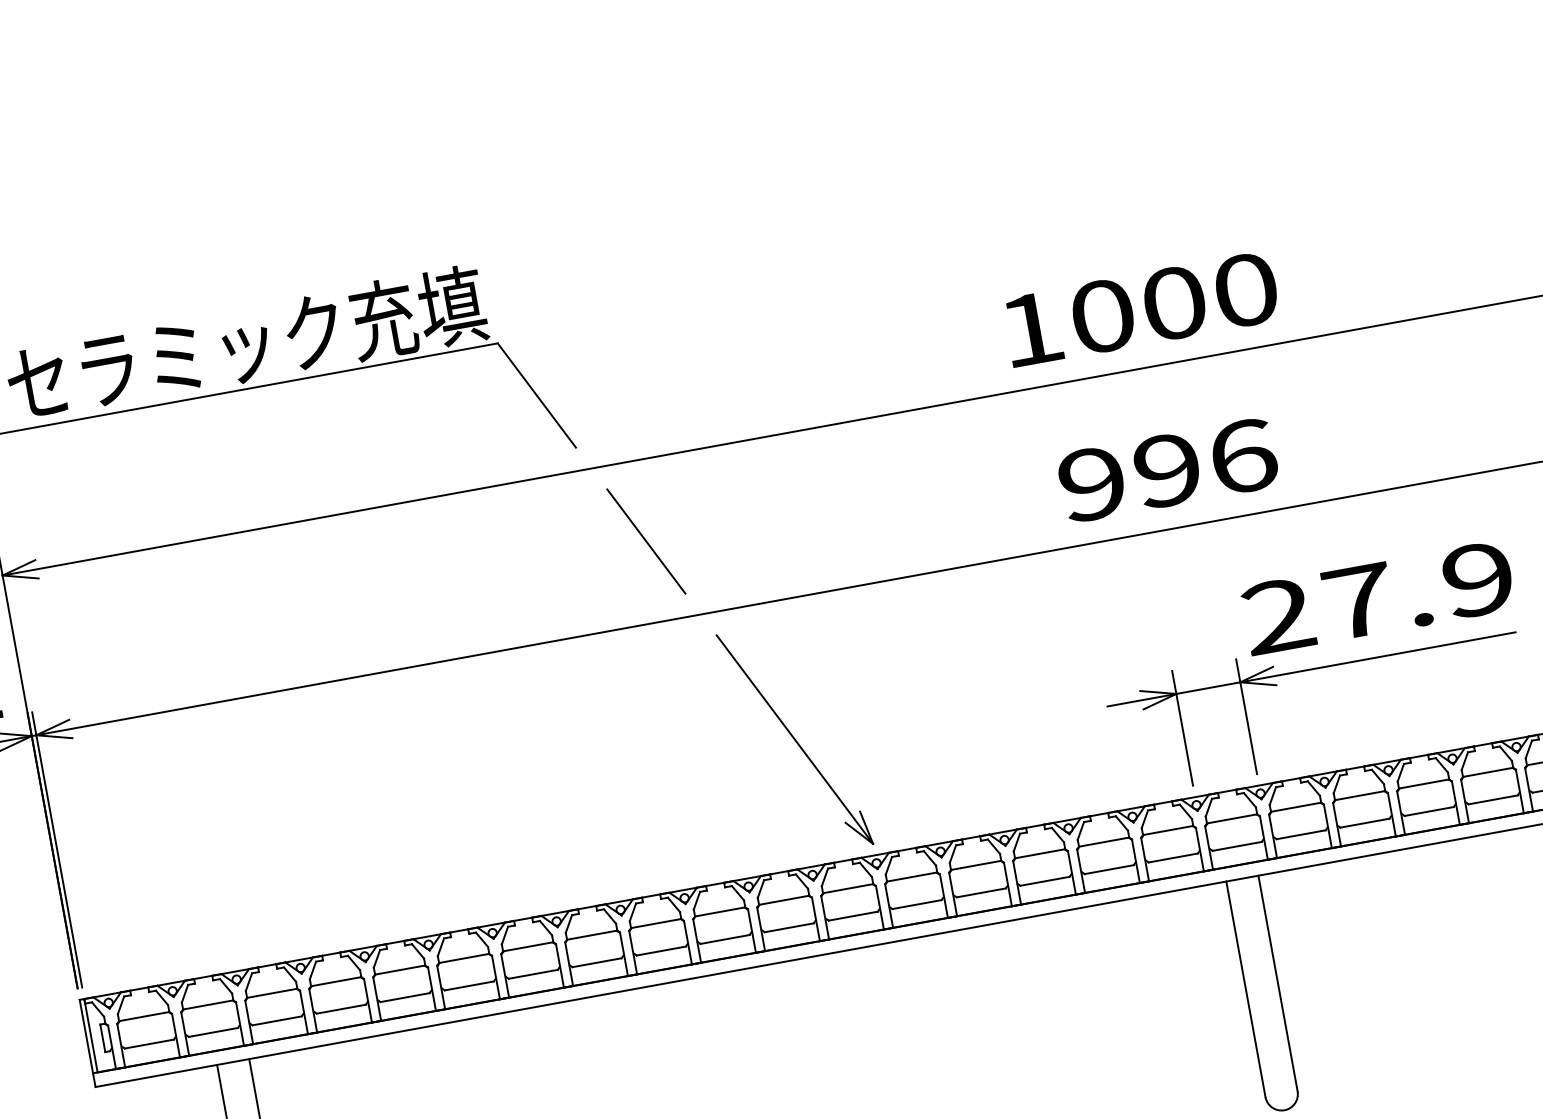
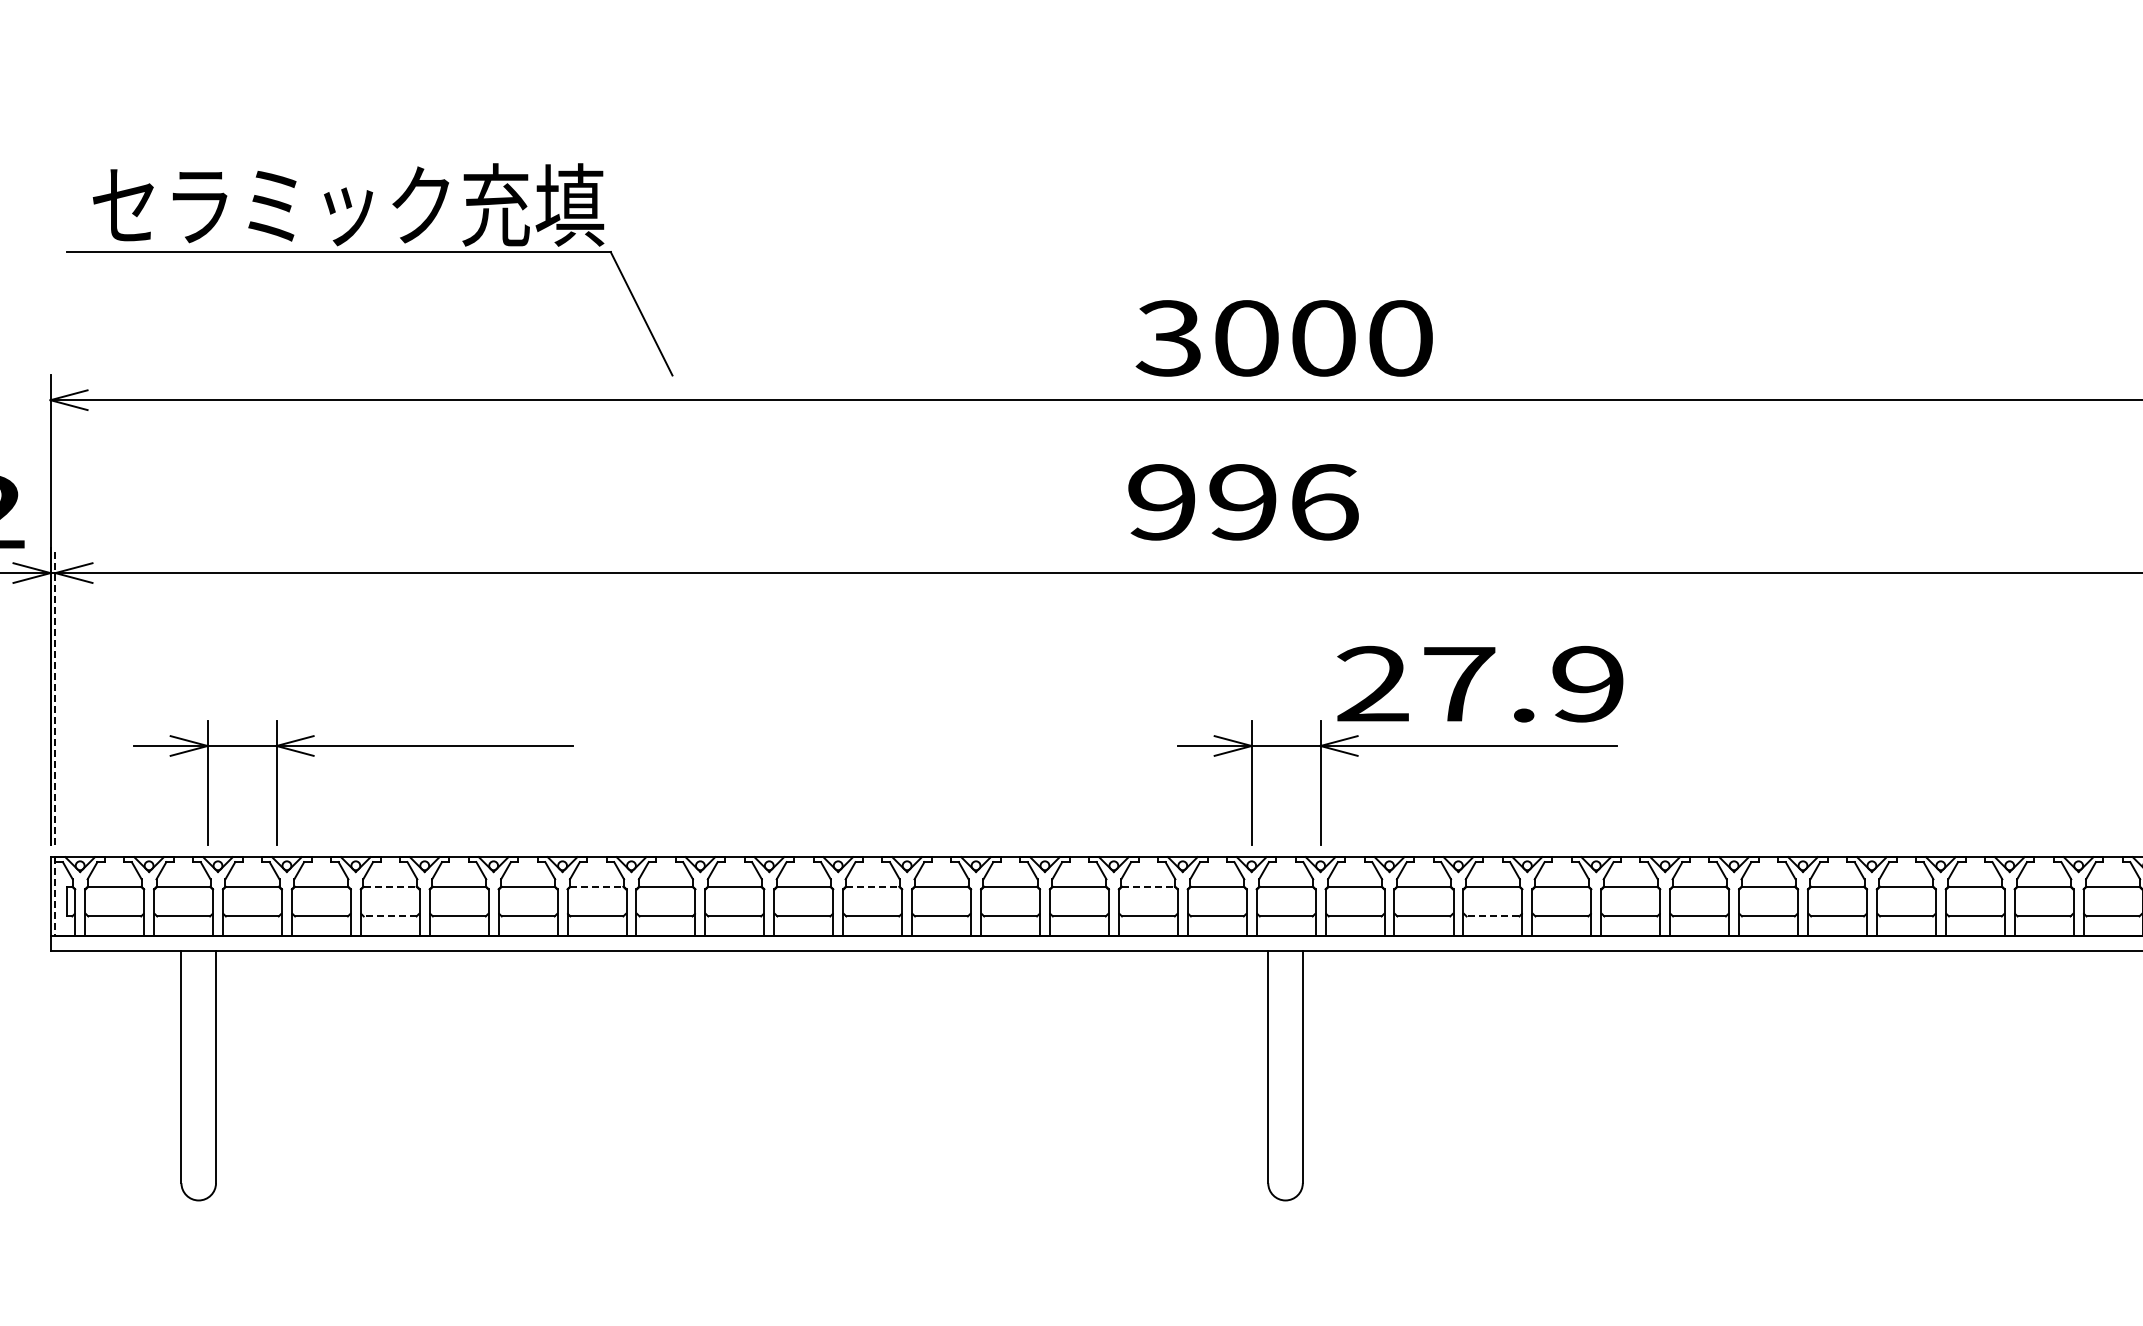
text: (1029, 329) -> (1167, 338), 1000 -> 3000
text: (1168, 470) -> (1243, 502), moved
line: (645, 541) -> (727, 486), removed
part: (794, 738) -> (845, 720), removed
line: (1428, 811) -> (1492, 916), solid -> dashed
line: (1104, 841) -> (1148, 886), solid -> dashed
part: (342, 845) -> (353, 746), added
line: (57, 849) -> (55, 696), solid -> dashed
line: (848, 888) -> (873, 886), solid -> dashed
line: (592, 934) -> (597, 886), solid -> dashed
line: (400, 969) -> (390, 886), solid -> dashed
line: (404, 997) -> (389, 916), solid -> dashed
line: (90, 1035) -> (55, 896), solid -> dashed

